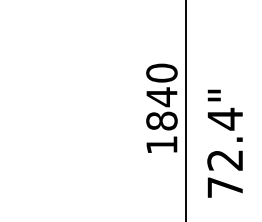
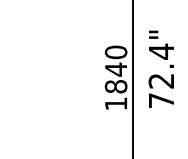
text: (224, 143) -> (160, 69), moved

